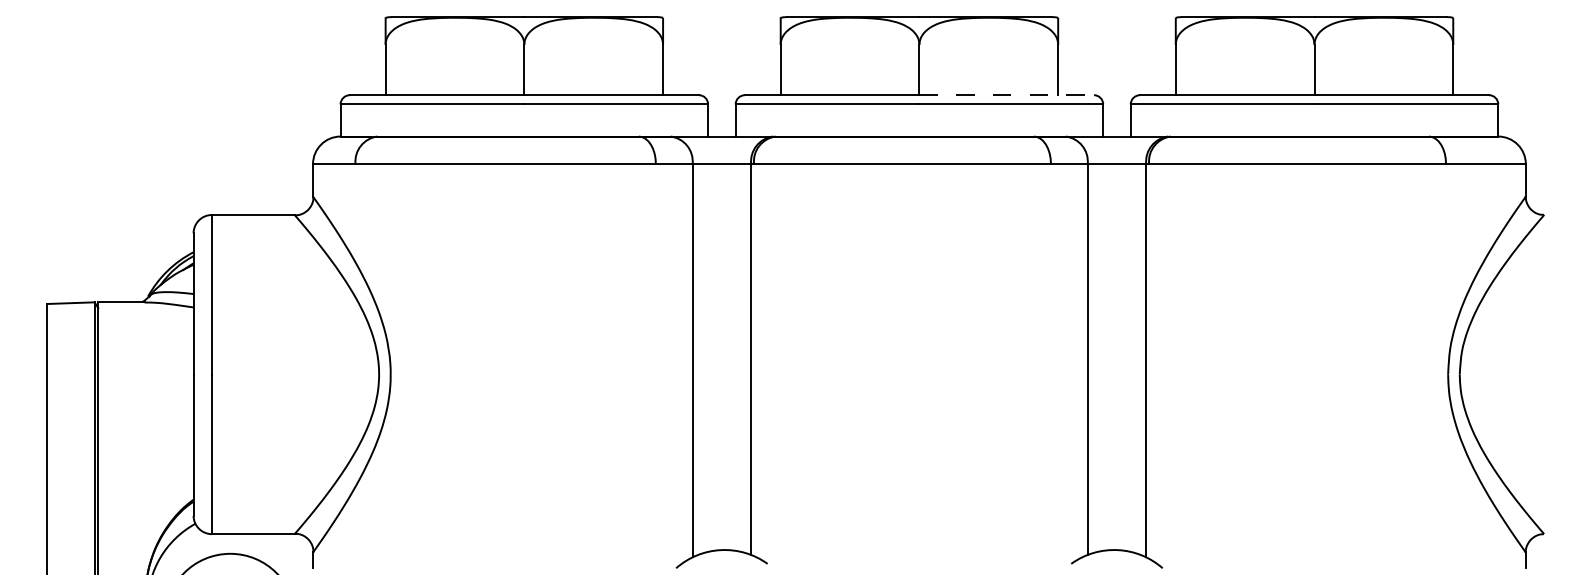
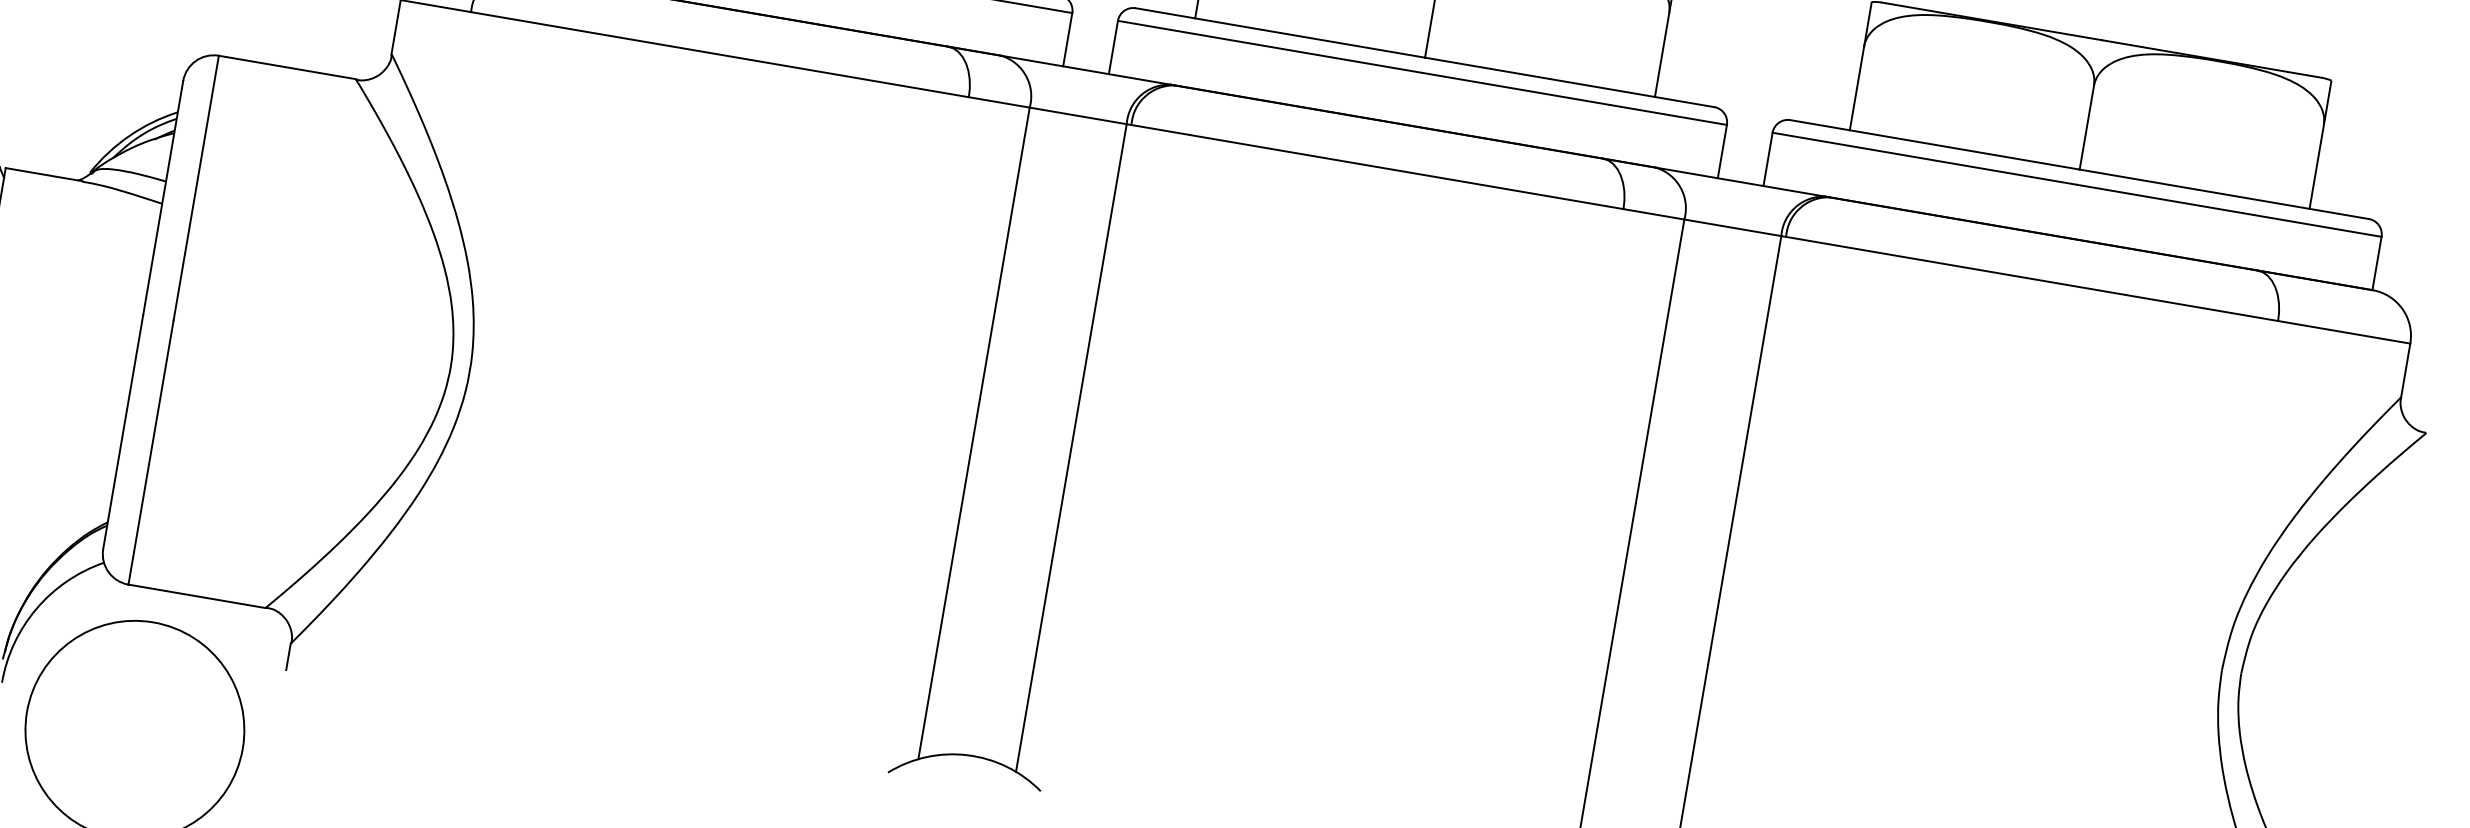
line: (1007, 95) -> (1570, 83), dashed -> solid

